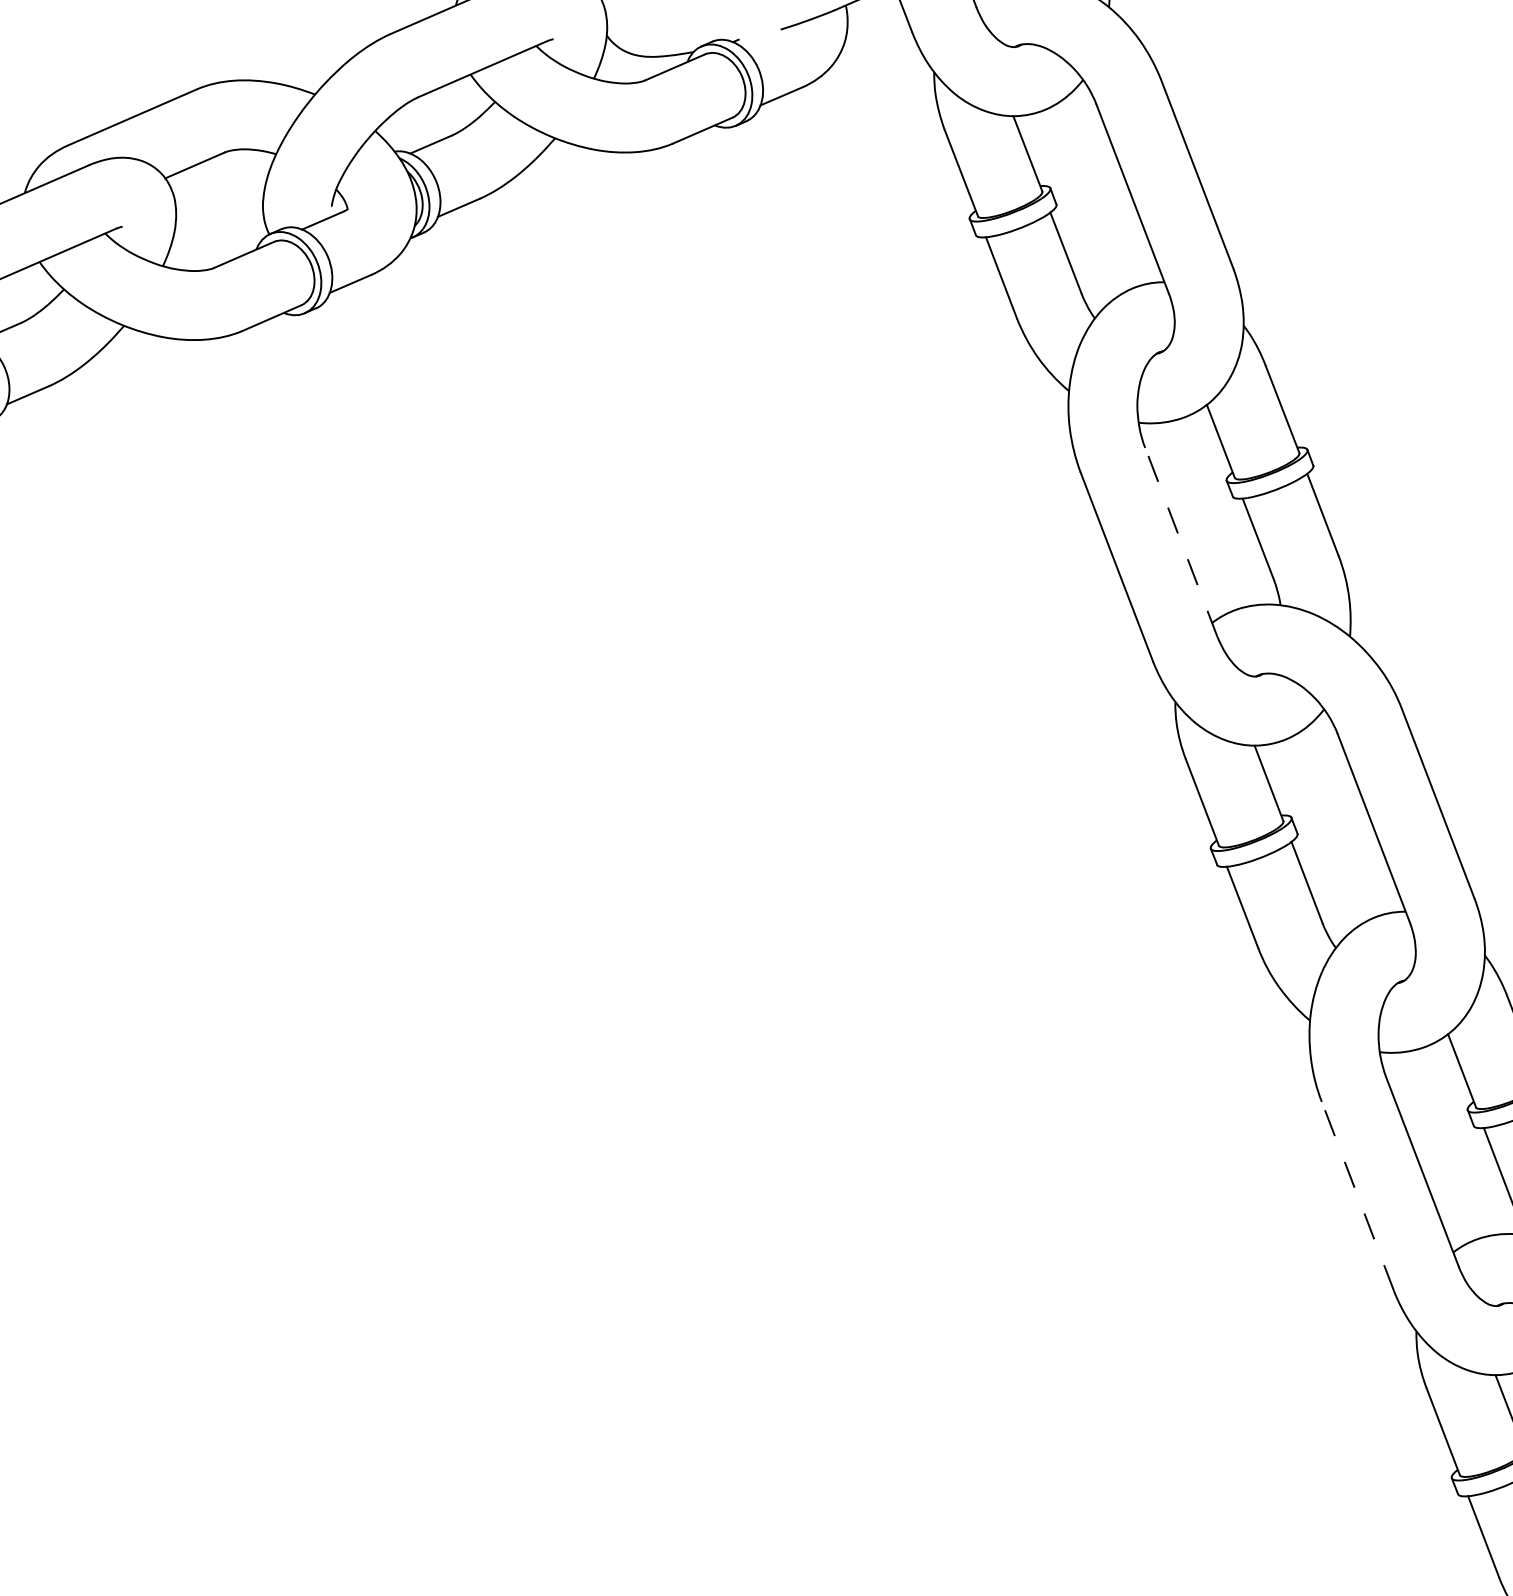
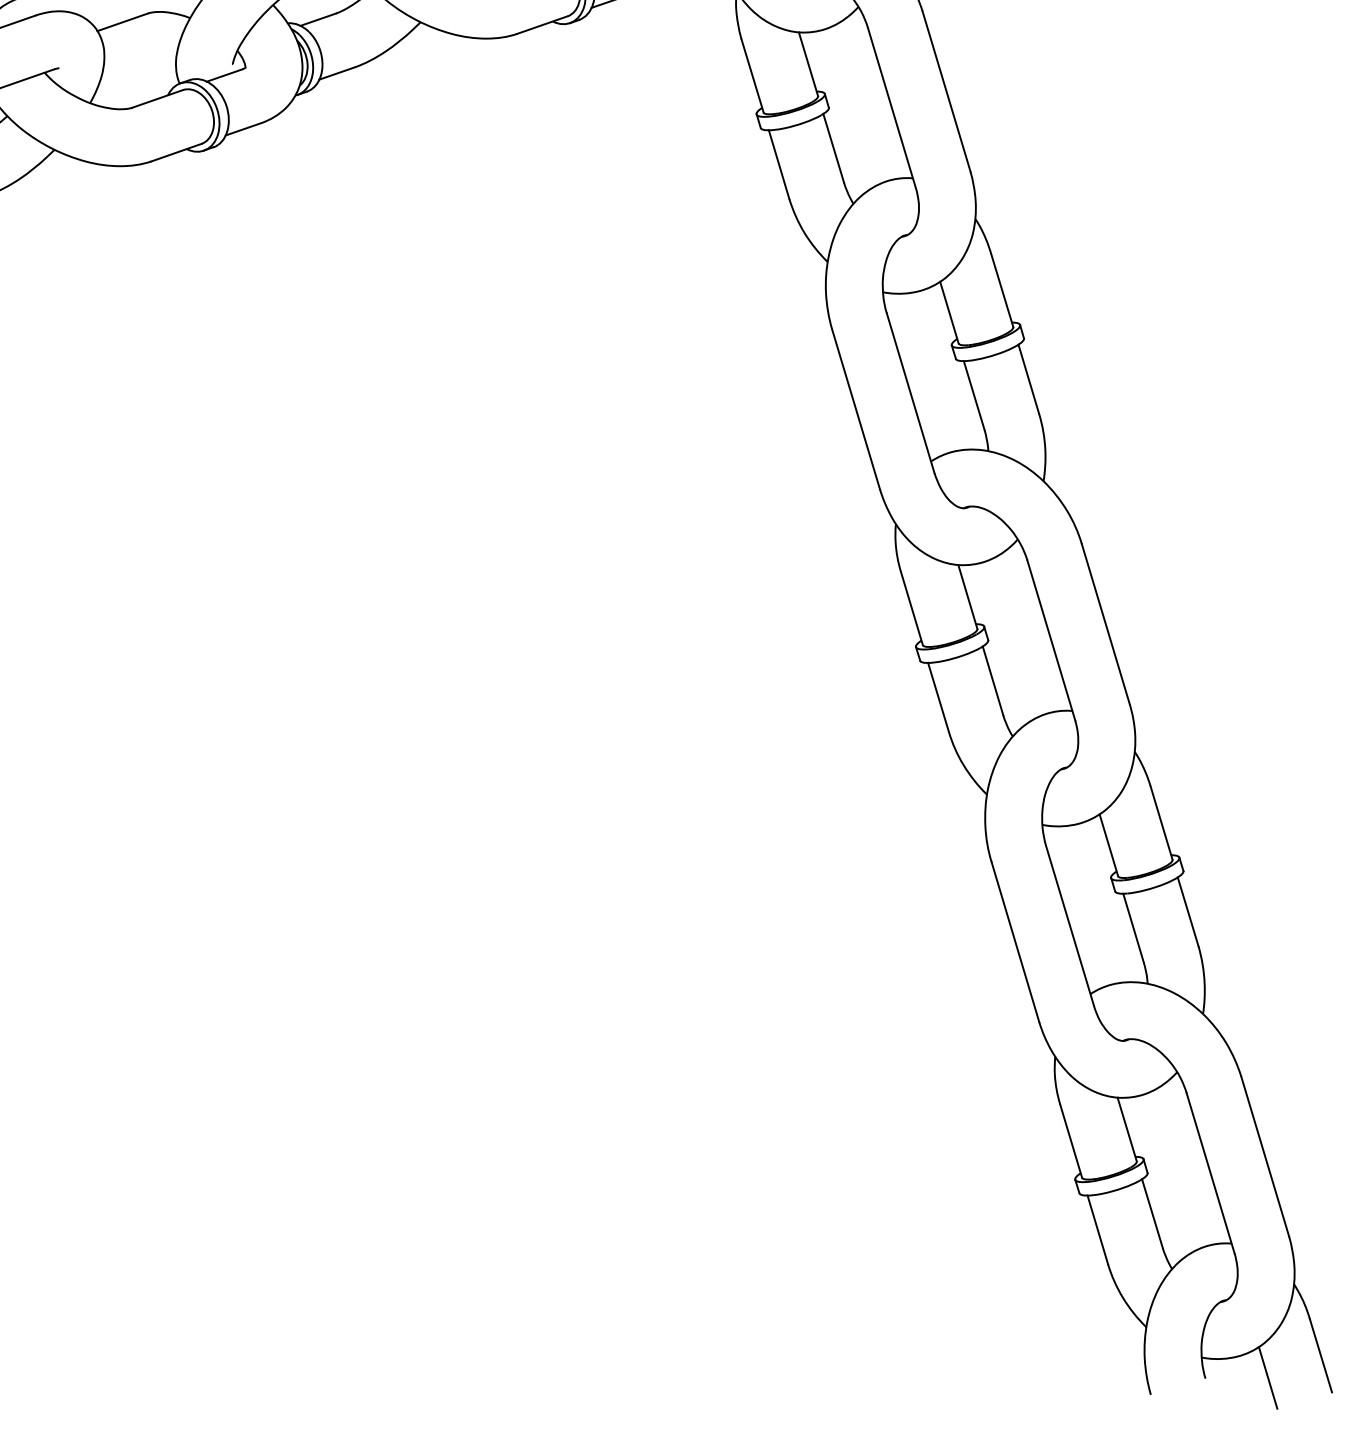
line: (1181, 541) -> (910, 392), dashed -> solid
line: (1357, 1195) -> (1015, 941), dashed -> solid

